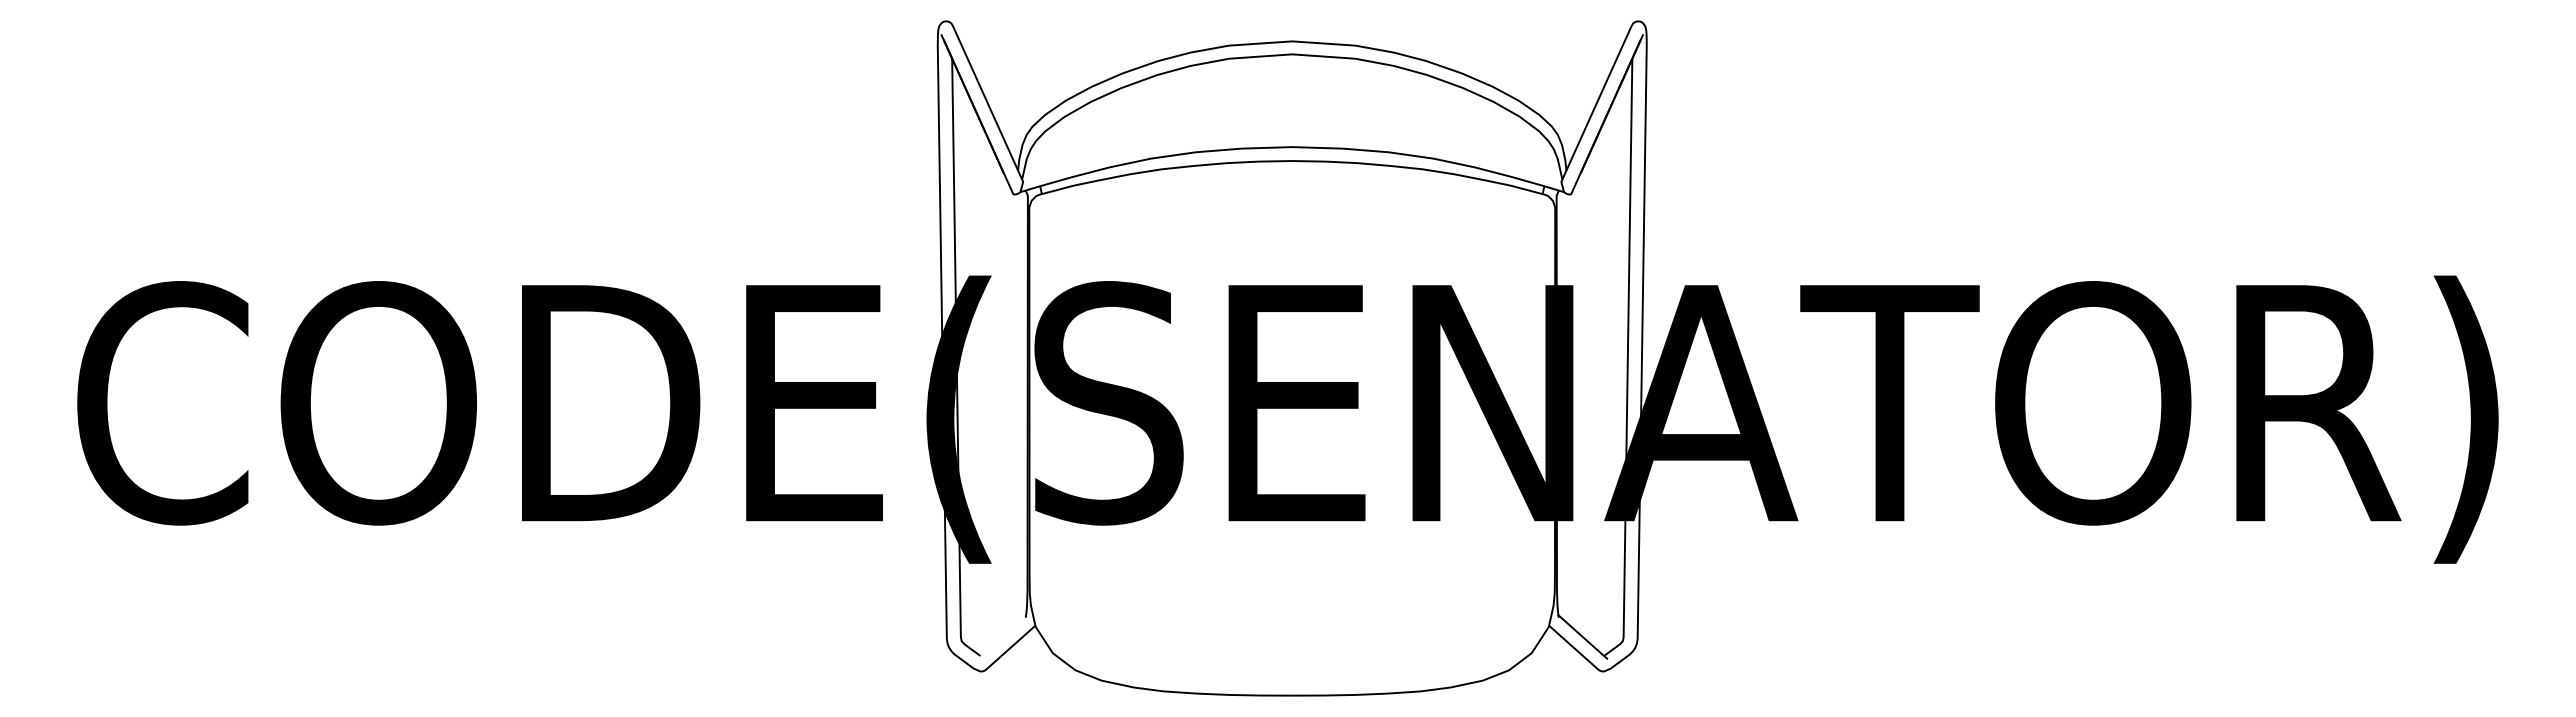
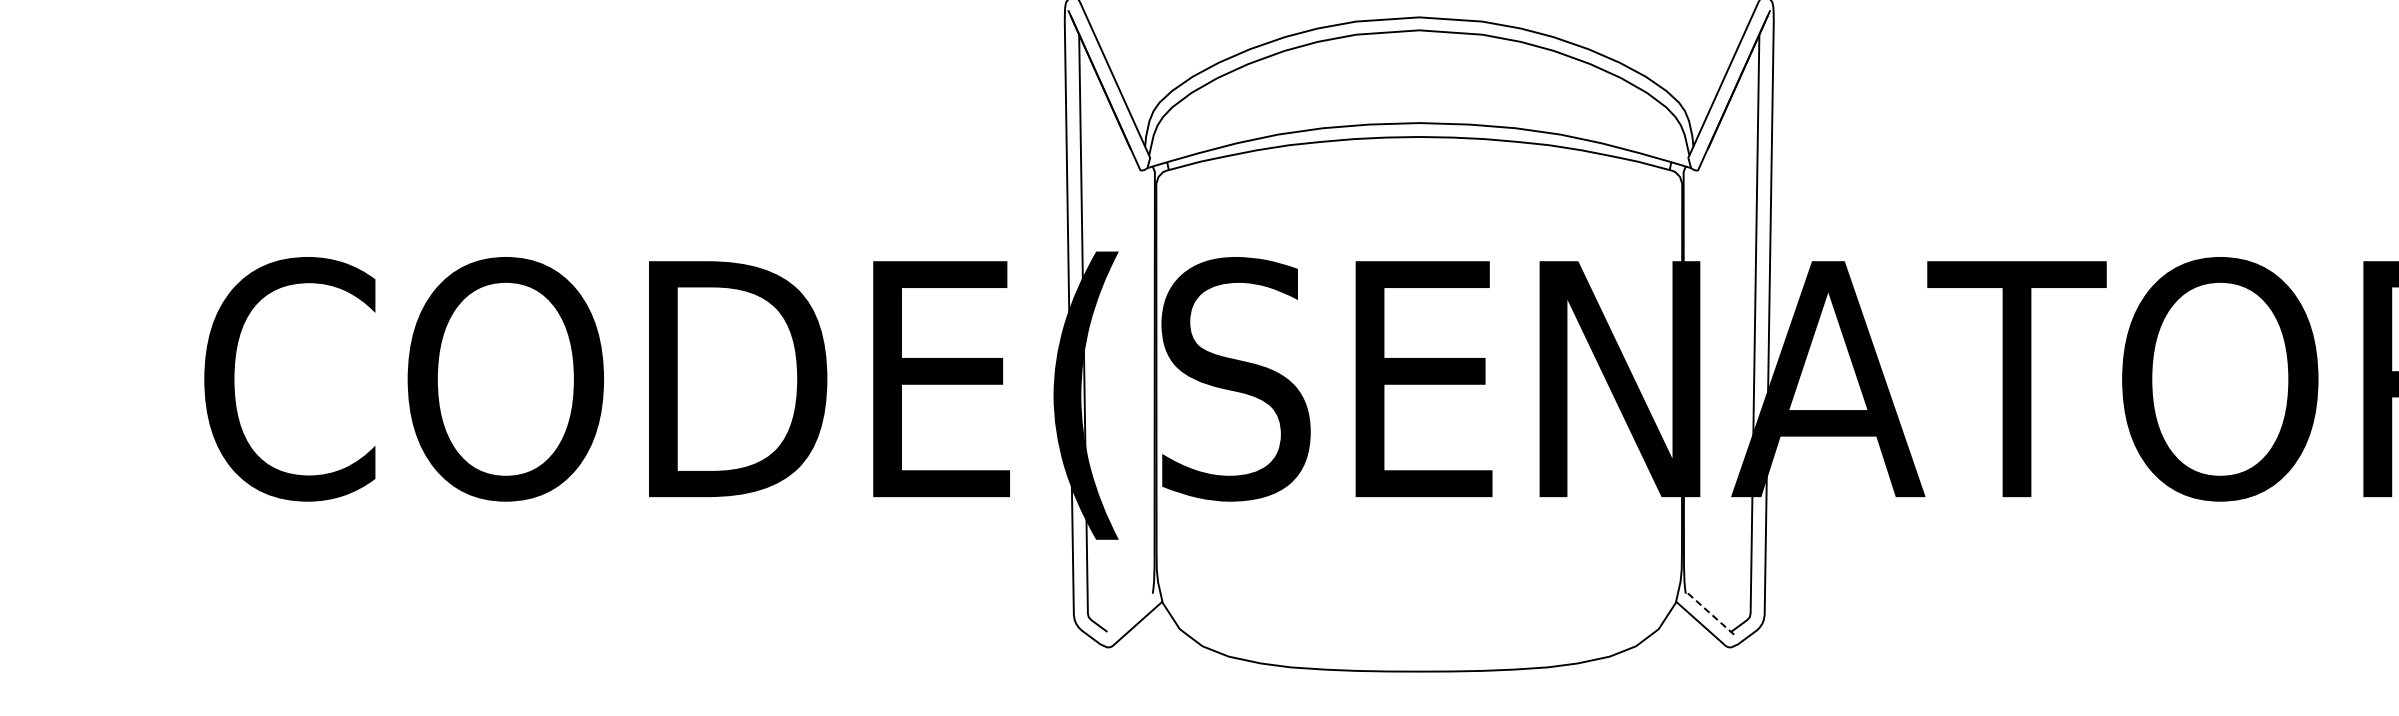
line: (1582, 636) -> (1709, 612), solid -> dashed

